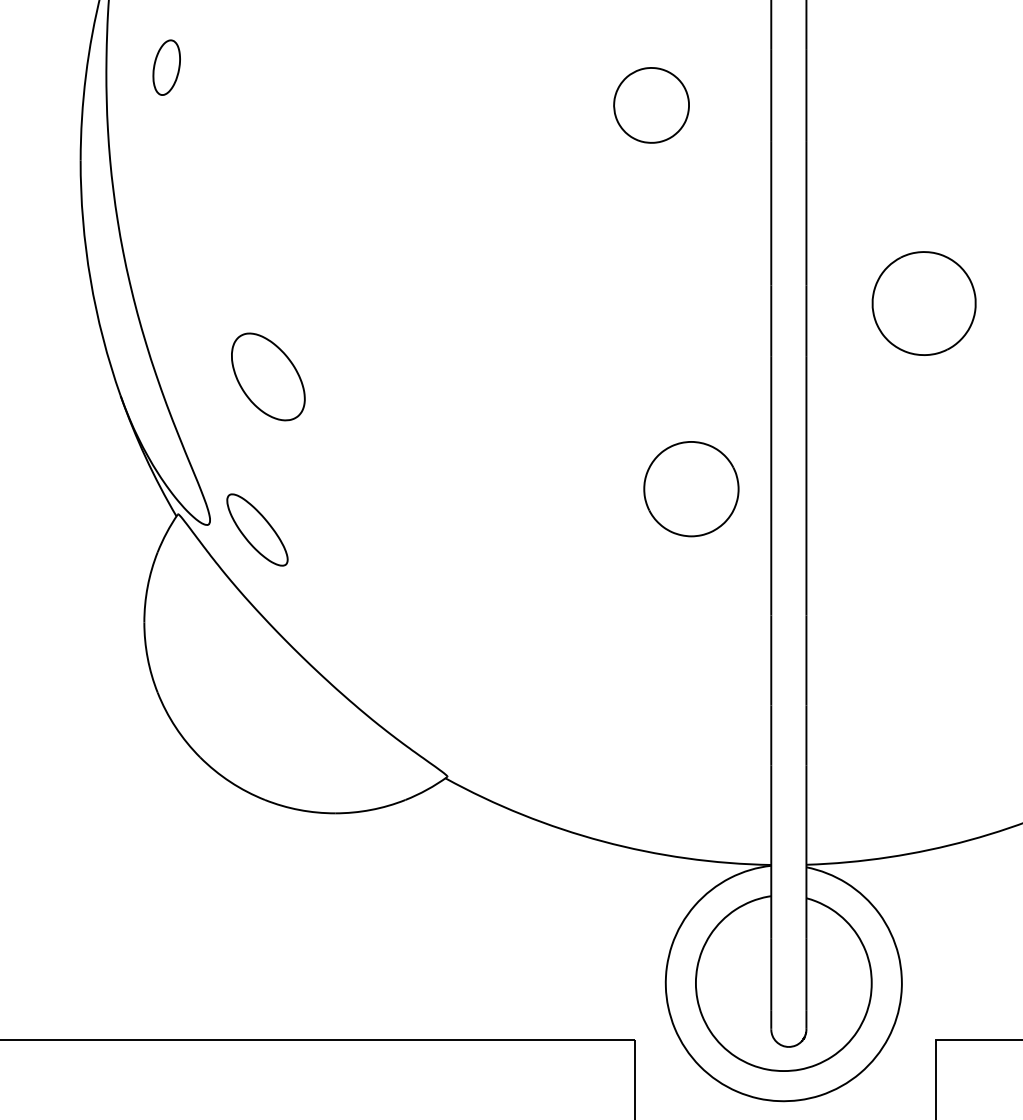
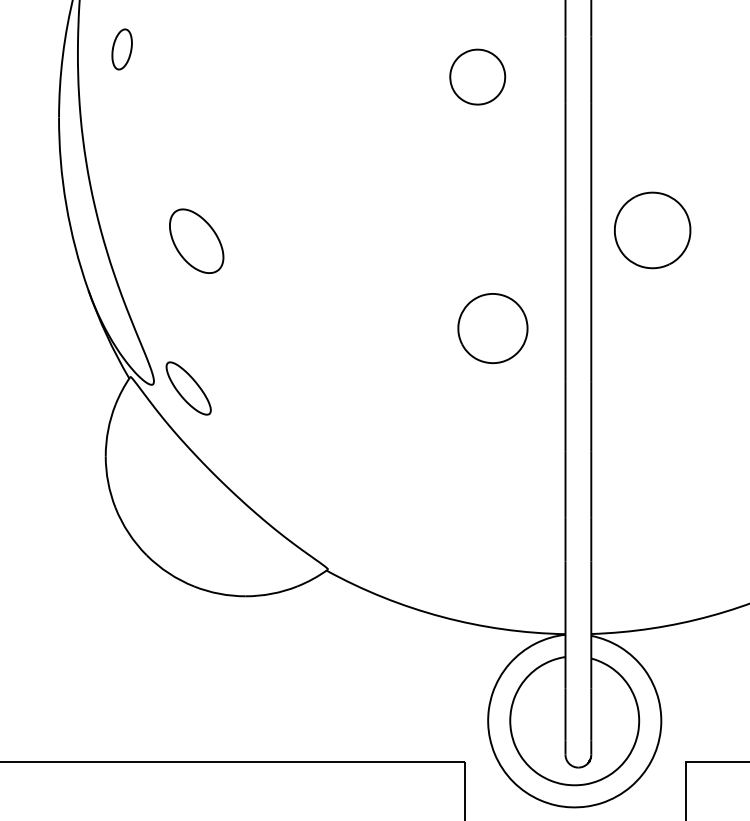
part: (923, 303) -> (652, 230), moved
part: (268, 375) -> (196, 240), moved
part: (690, 489) -> (492, 328), moved

